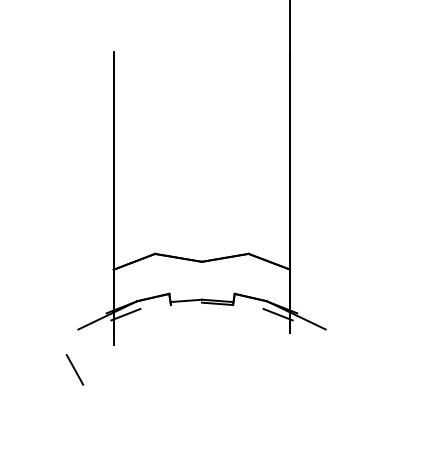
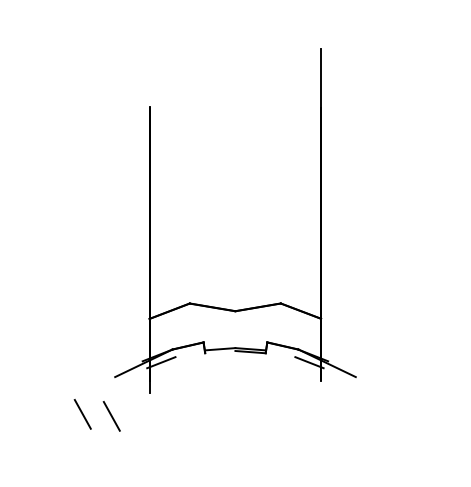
line: (44, 367) -> (82, 414), added

